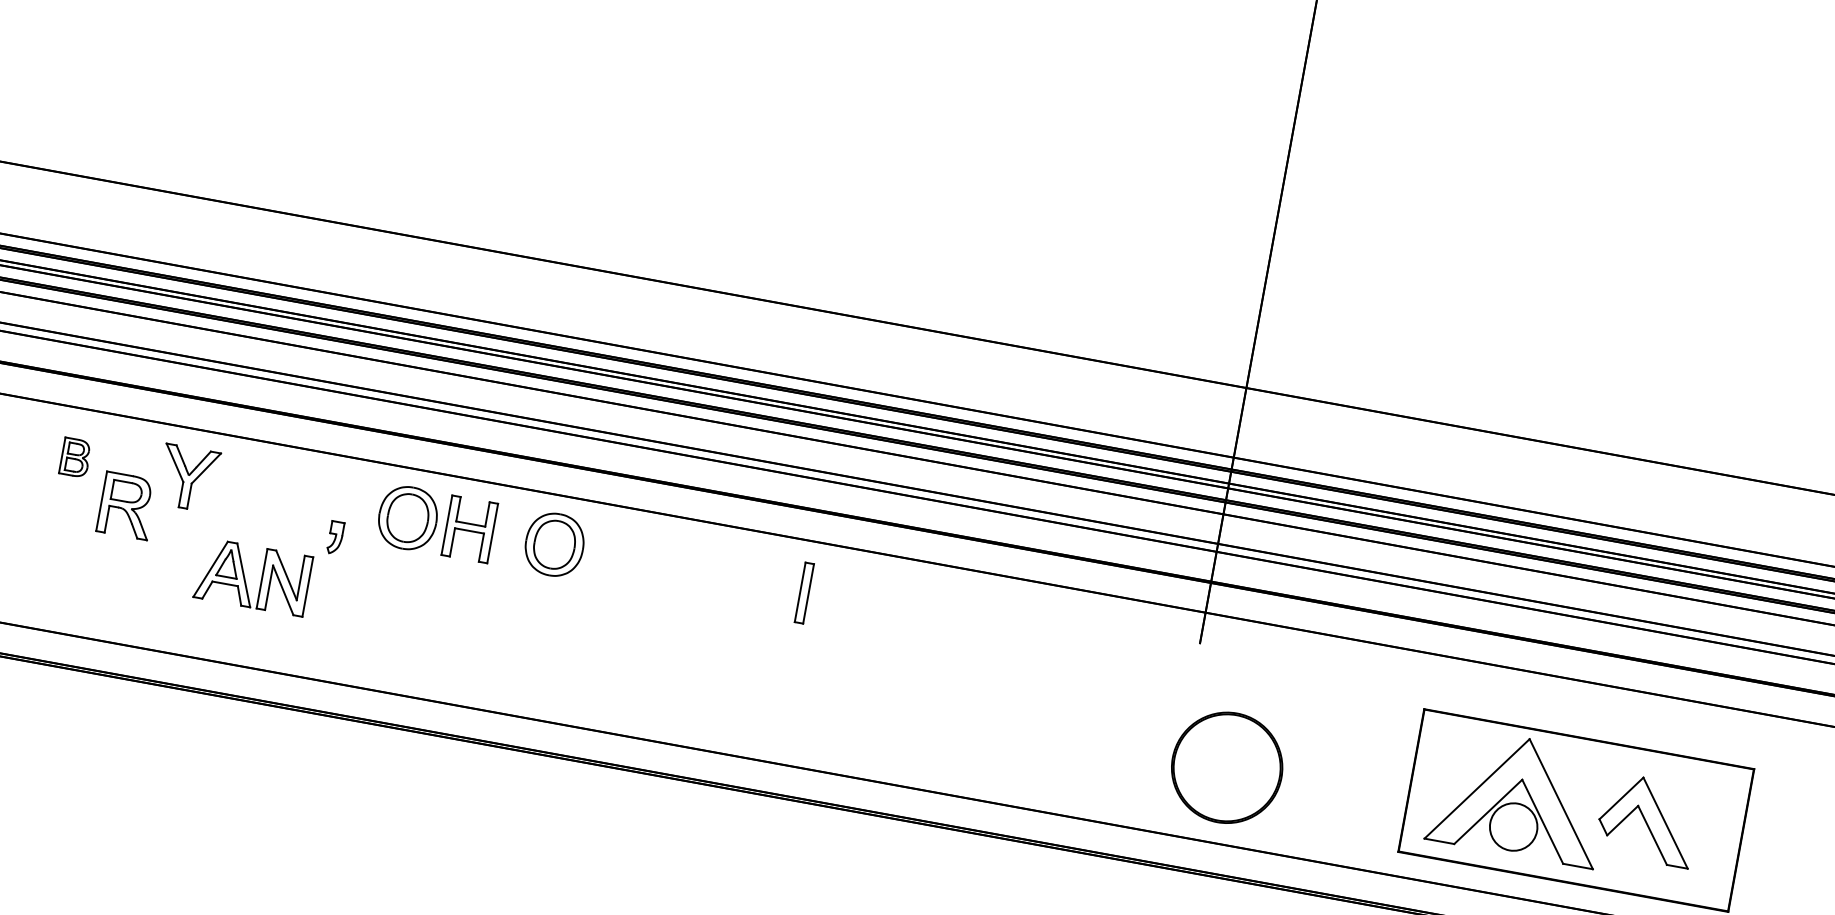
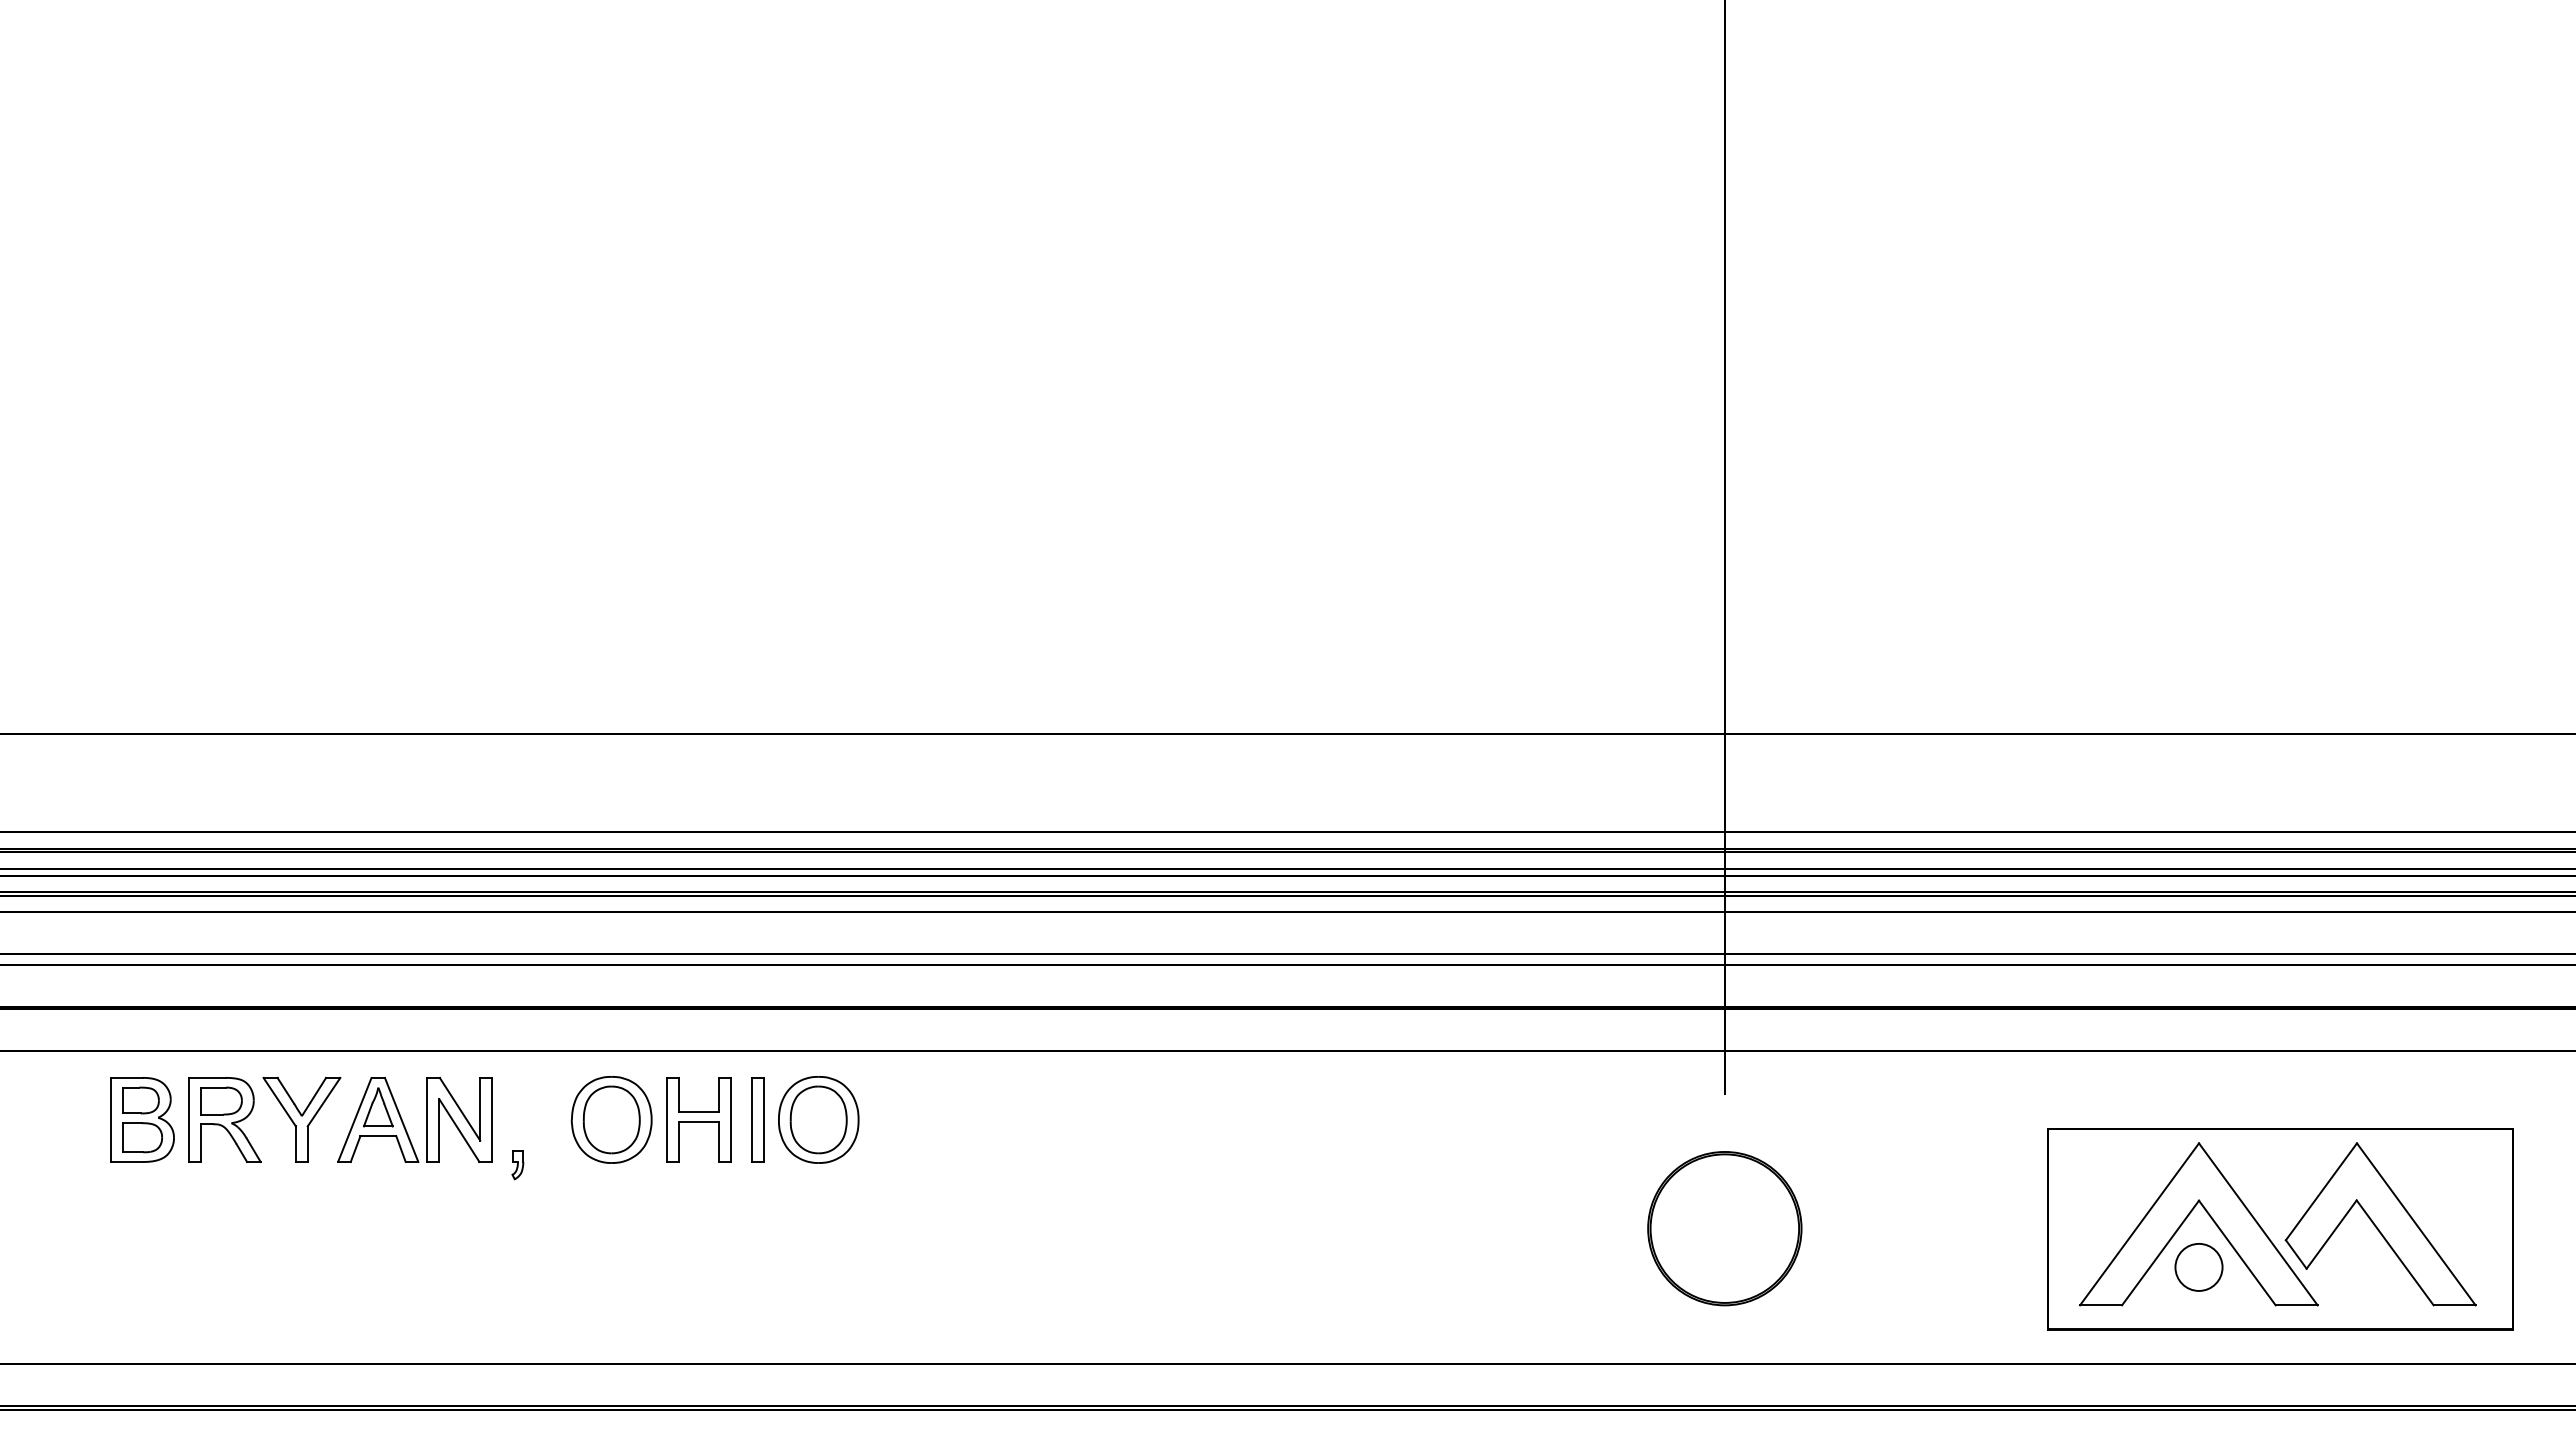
part: (75, 457) -> (142, 1119), size x1.67
part: (126, 505) -> (224, 1119), moved
part: (335, 538) -> (517, 1165), size x0.62
part: (244, 576) -> (403, 1121), moved
part: (804, 592) -> (757, 1119), moved
part: (1226, 767) -> (1724, 1228), moved
part: (1647, 820) -> (2380, 1224), size x1.43
circle: (1513, 826) -> (2198, 1266), size x0.71

